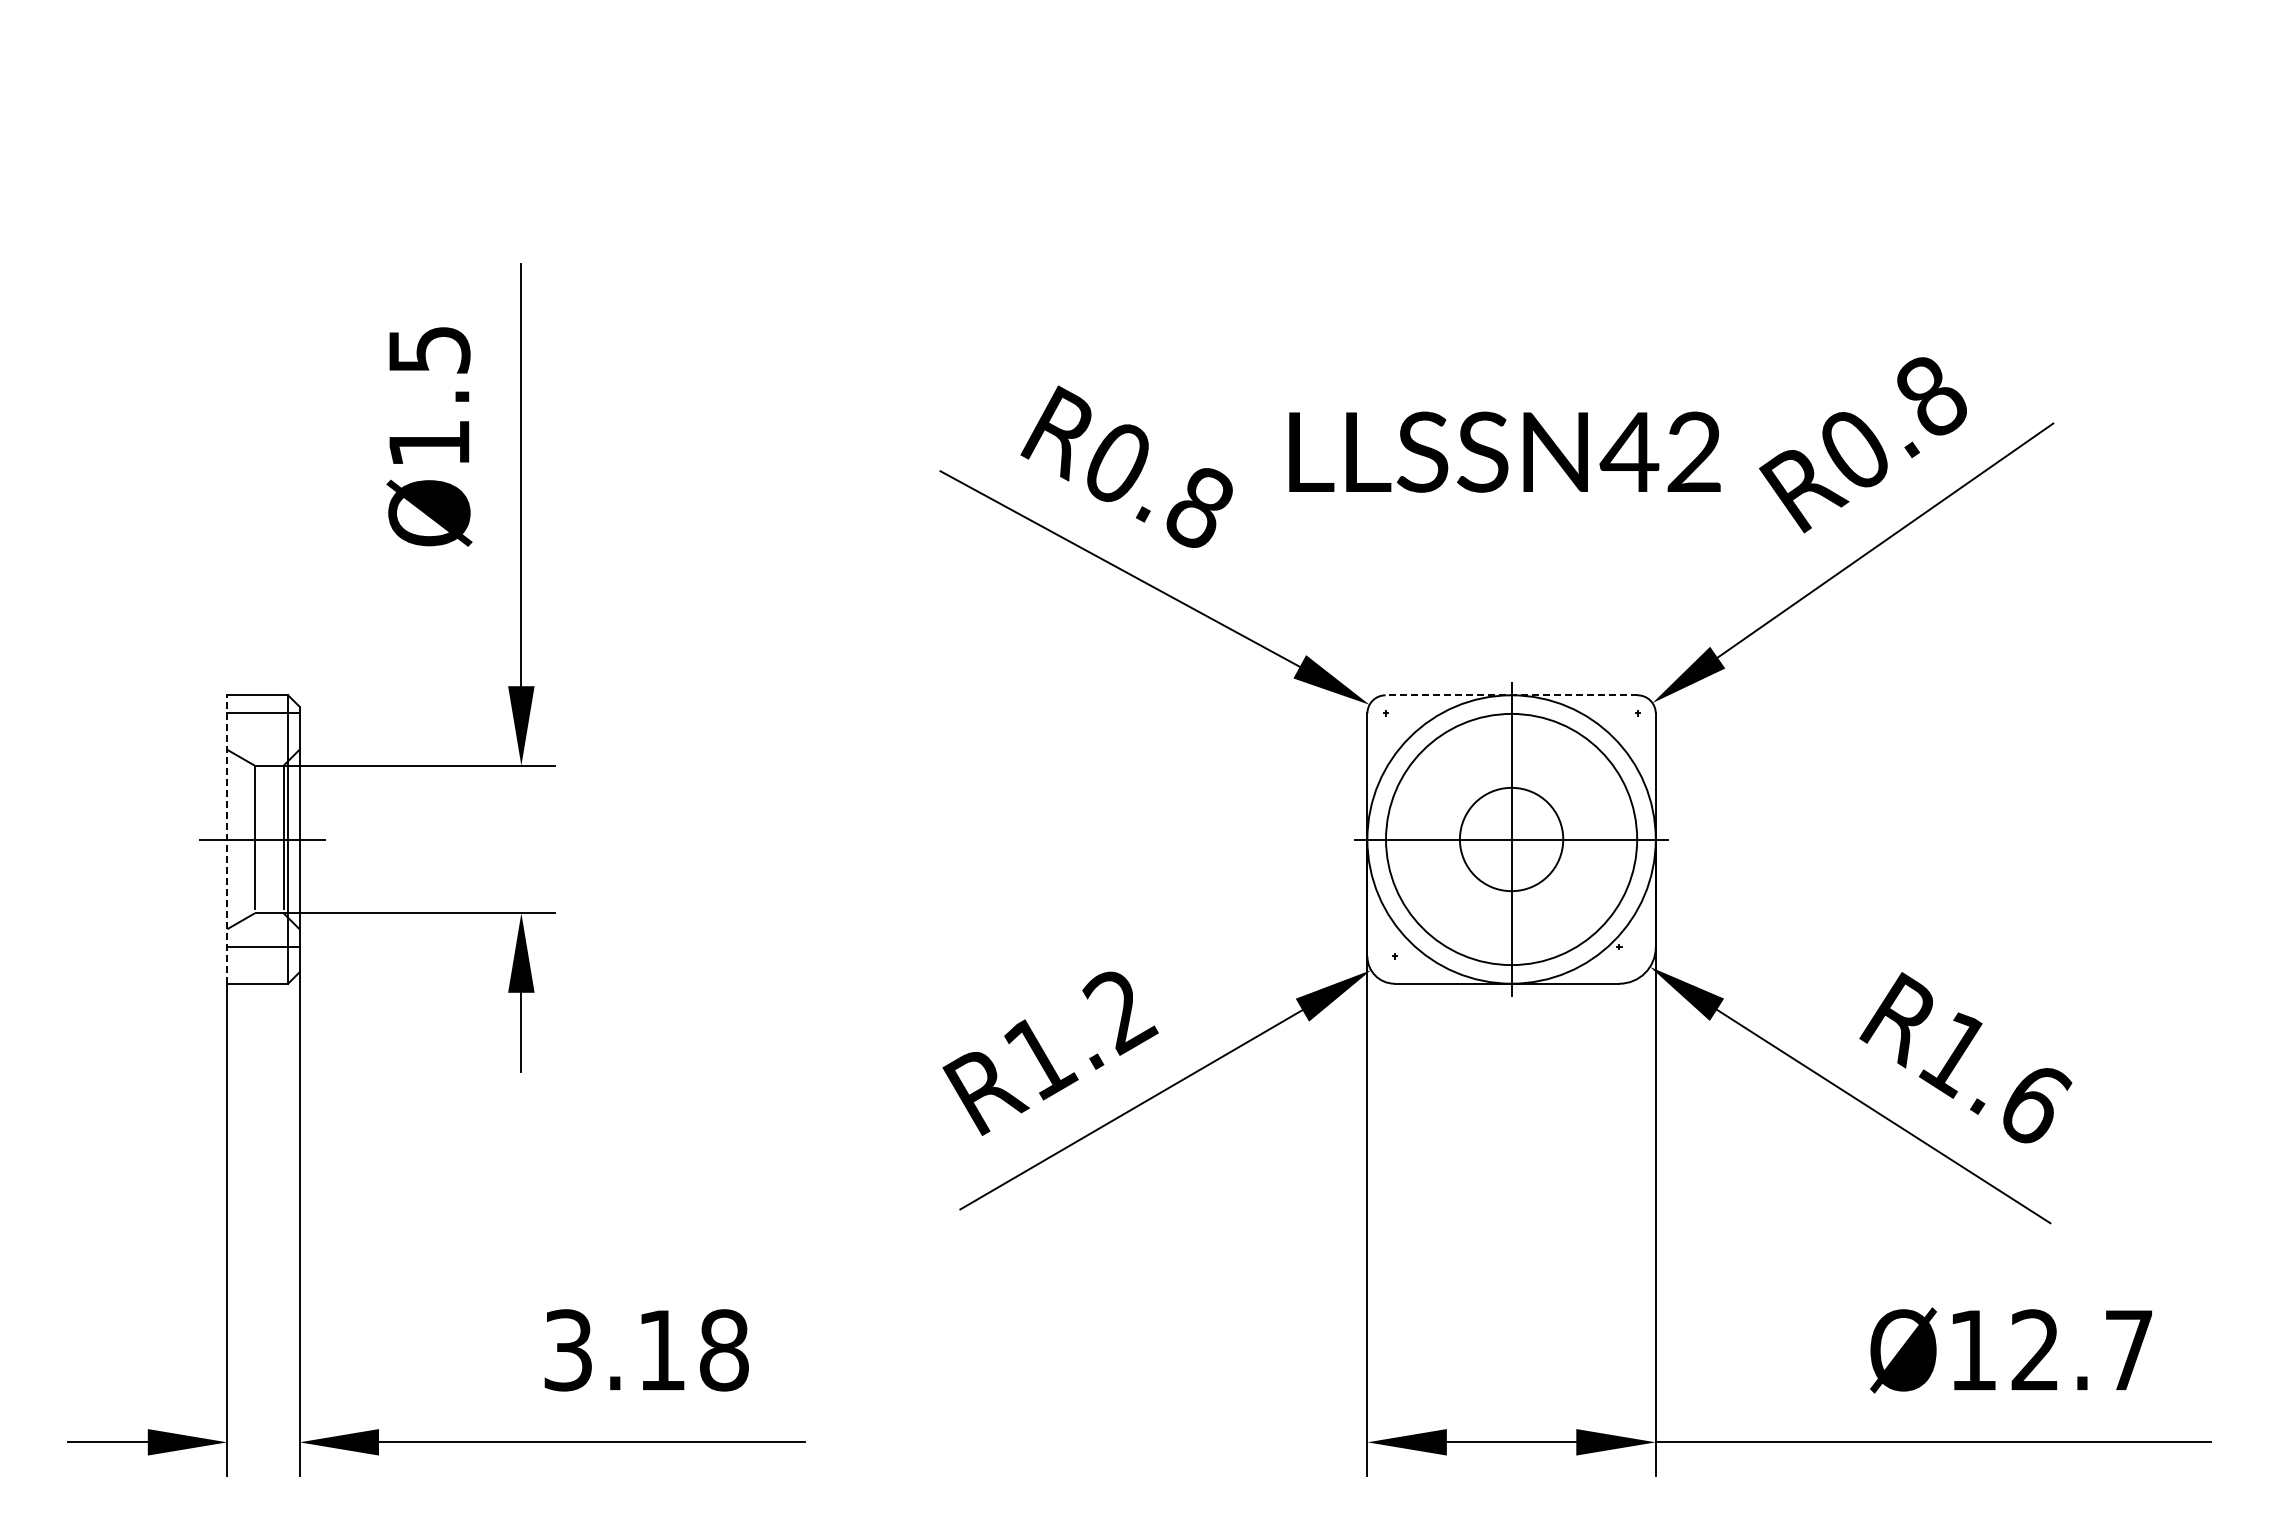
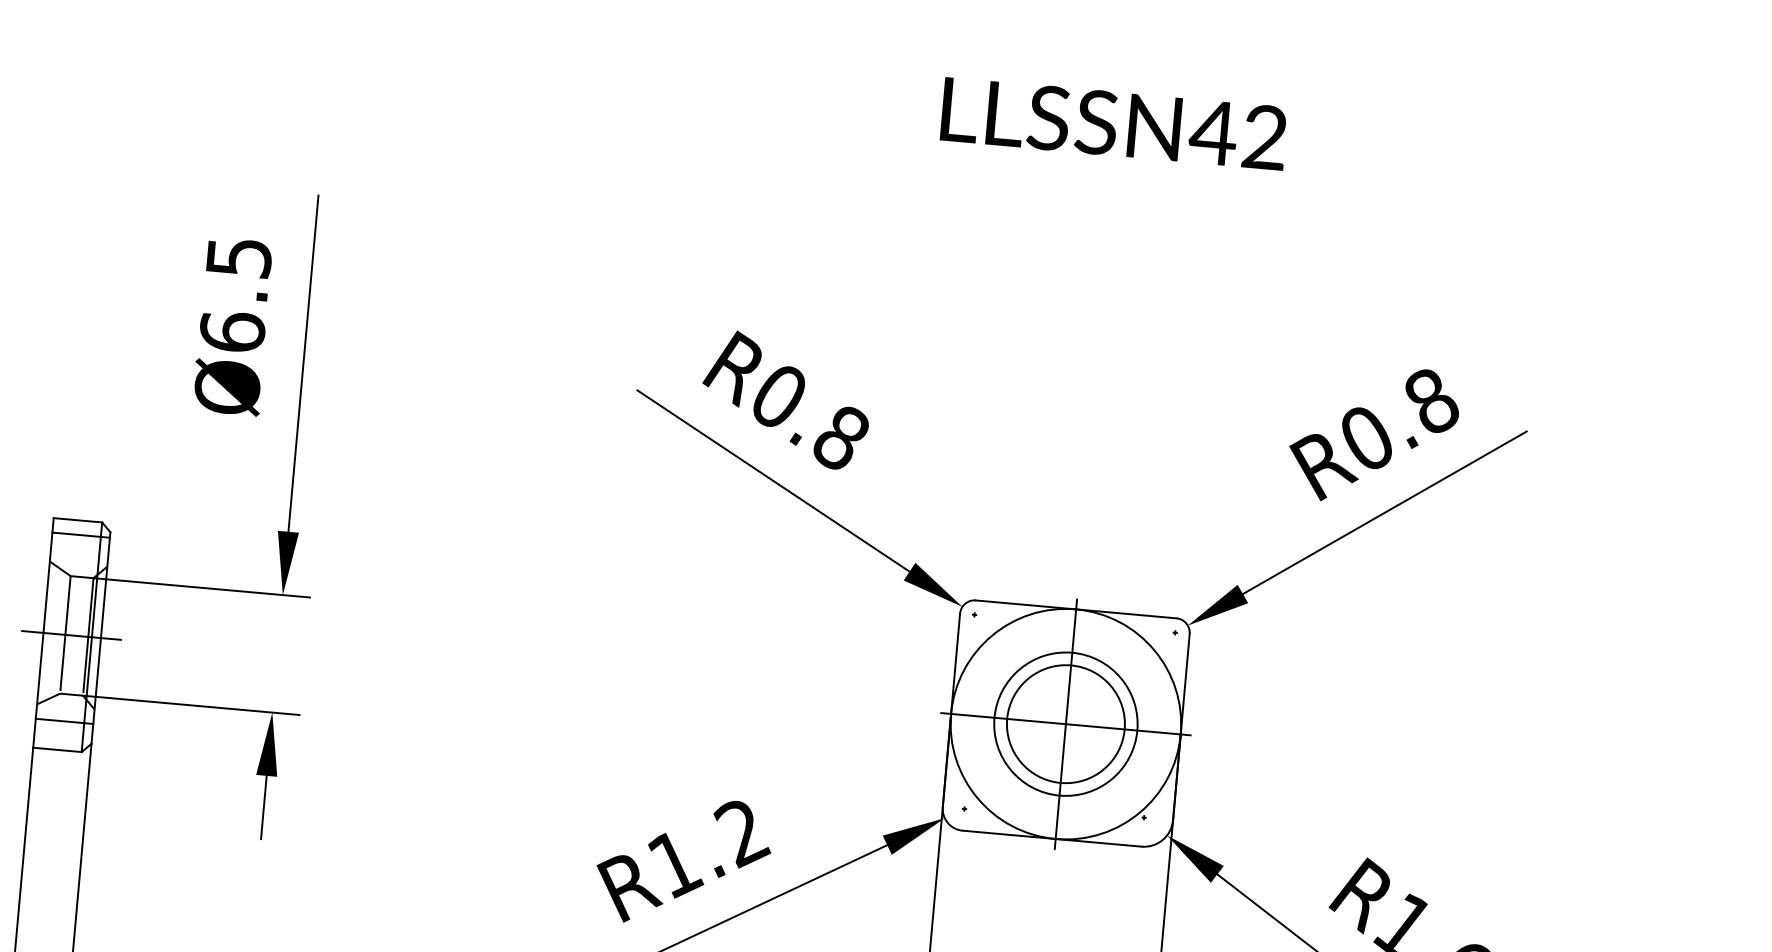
text: (429, 442) -> (232, 331), Ø1.5 -> Ø6.5
text: (1504, 451) -> (1113, 123), moved
line: (1511, 695) -> (1076, 609), dashed -> solid
line: (227, 839) -> (43, 632), dashed -> solid
circle: (1511, 839) -> (1065, 724), size x0.71
circle: (1511, 839) -> (1065, 724), size x1.43

